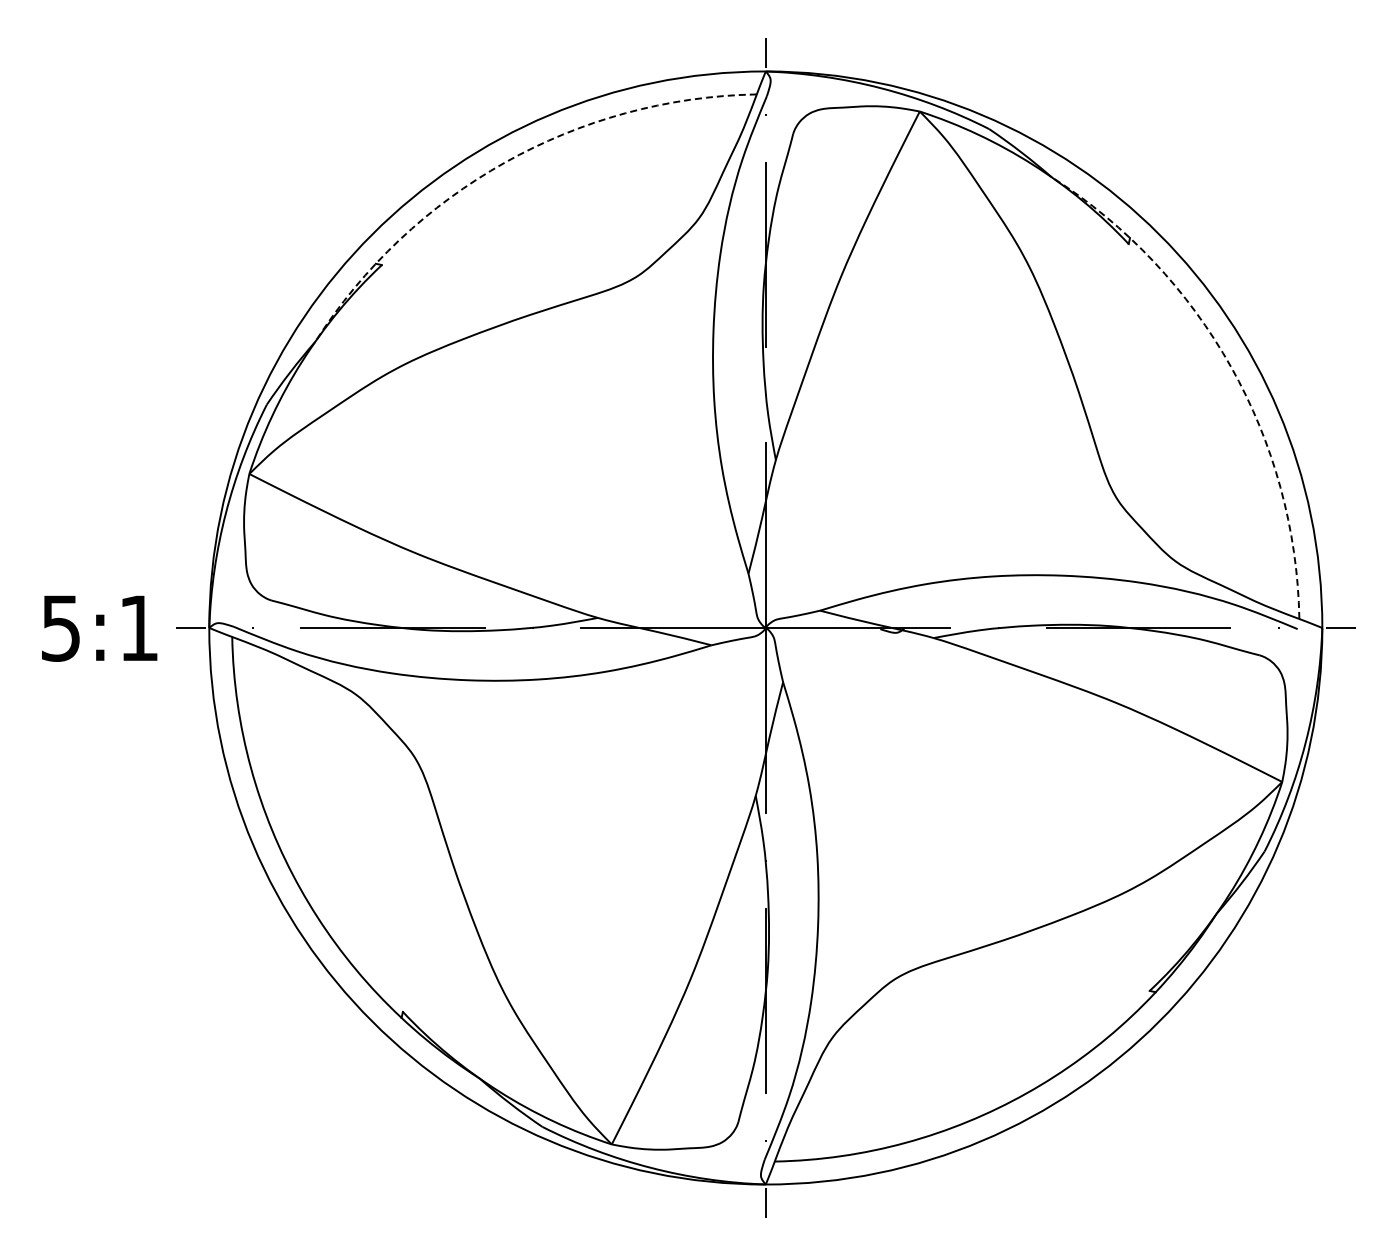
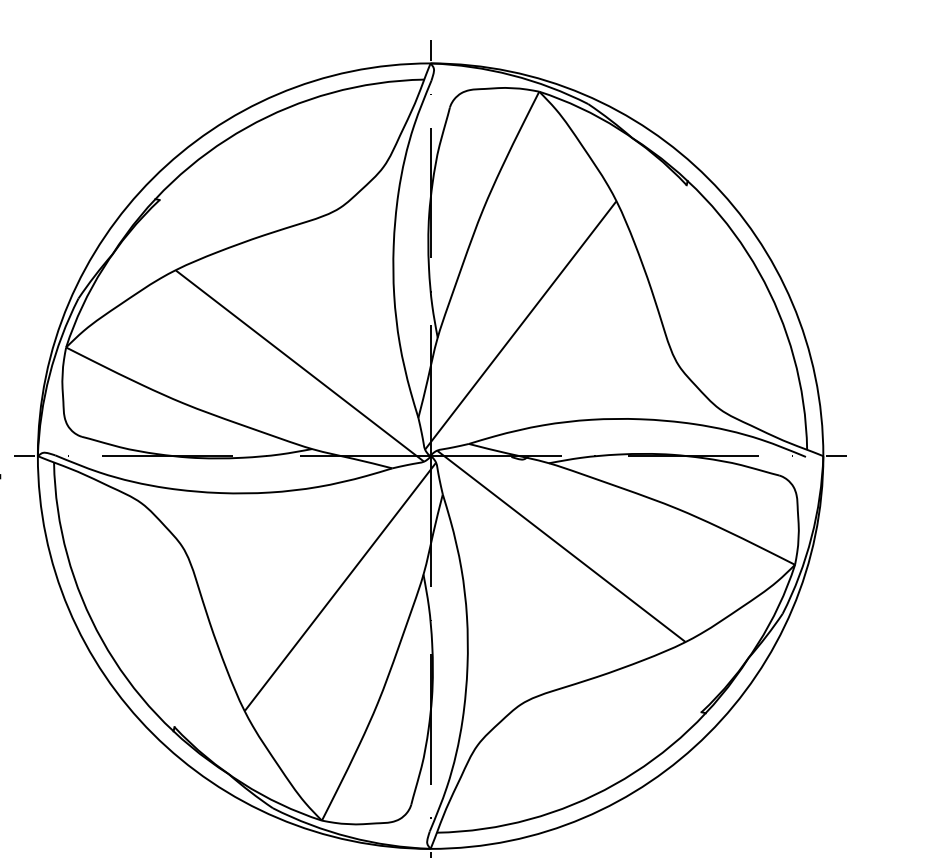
arc: (504, 162) -> (246, 127), dashed -> solid
arc: (1231, 367) -> (759, 272), dashed -> solid
line: (893, 442) -> (520, 325), added
line: (580, 499) -> (299, 365), added
line: (950, 755) -> (560, 546), added
line: (637, 812) -> (340, 586), added

